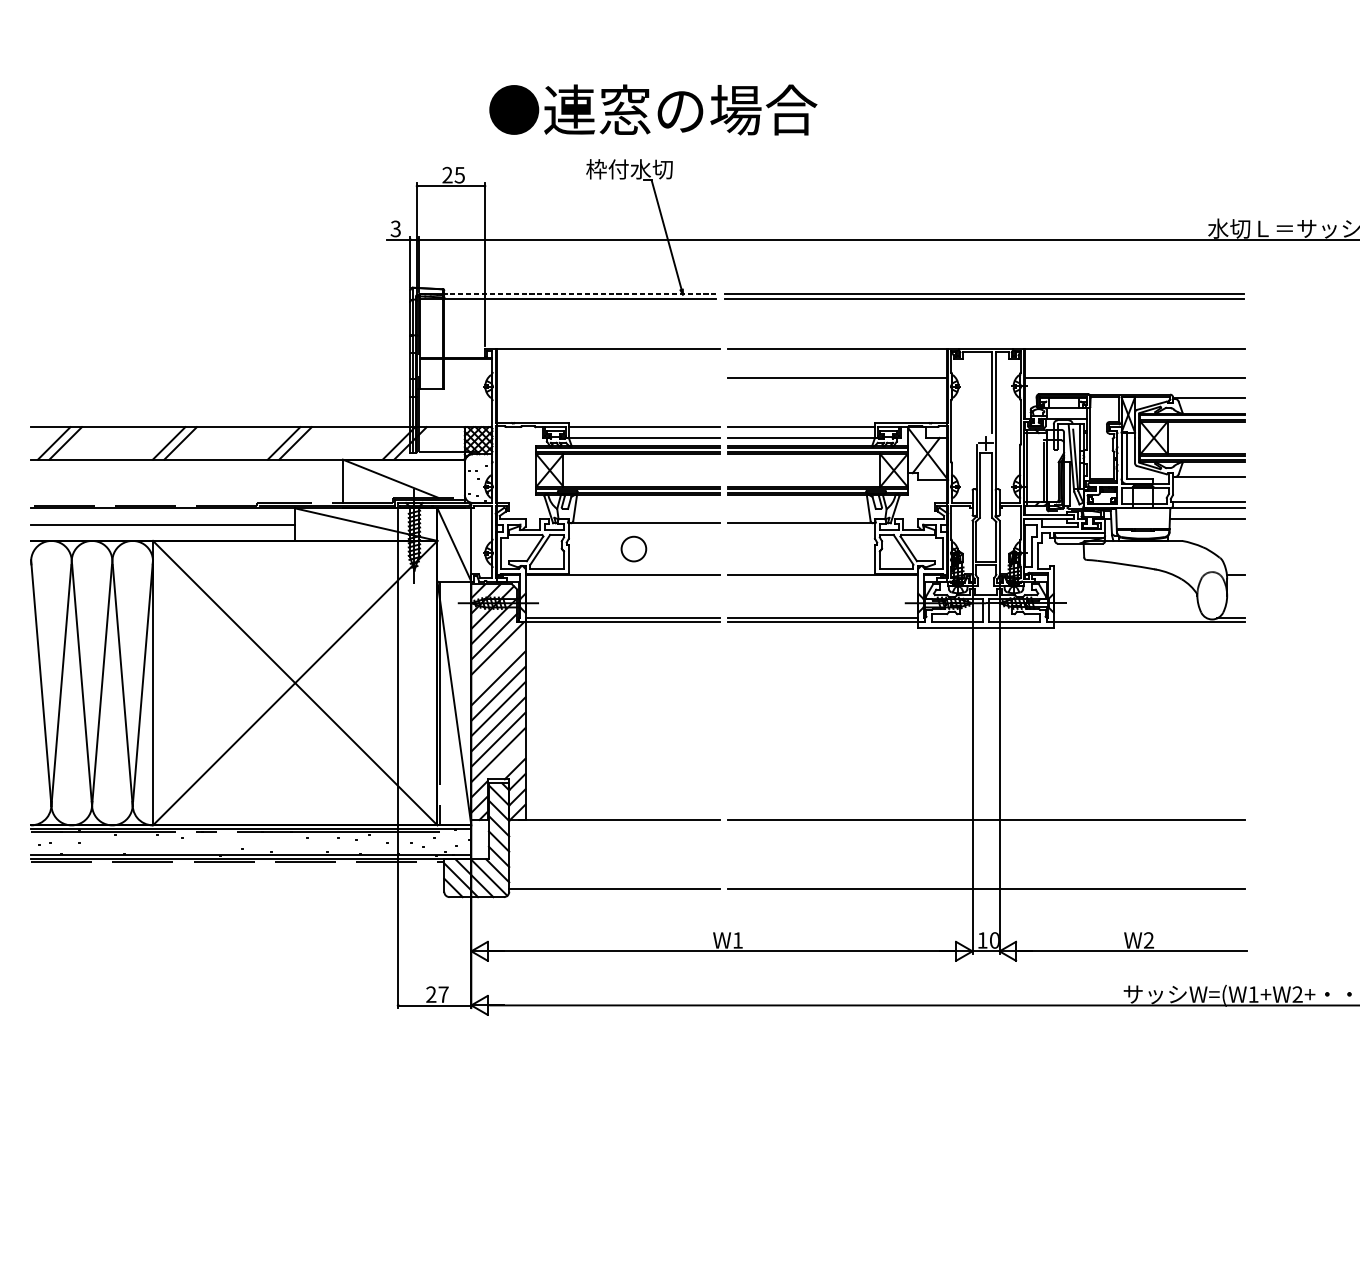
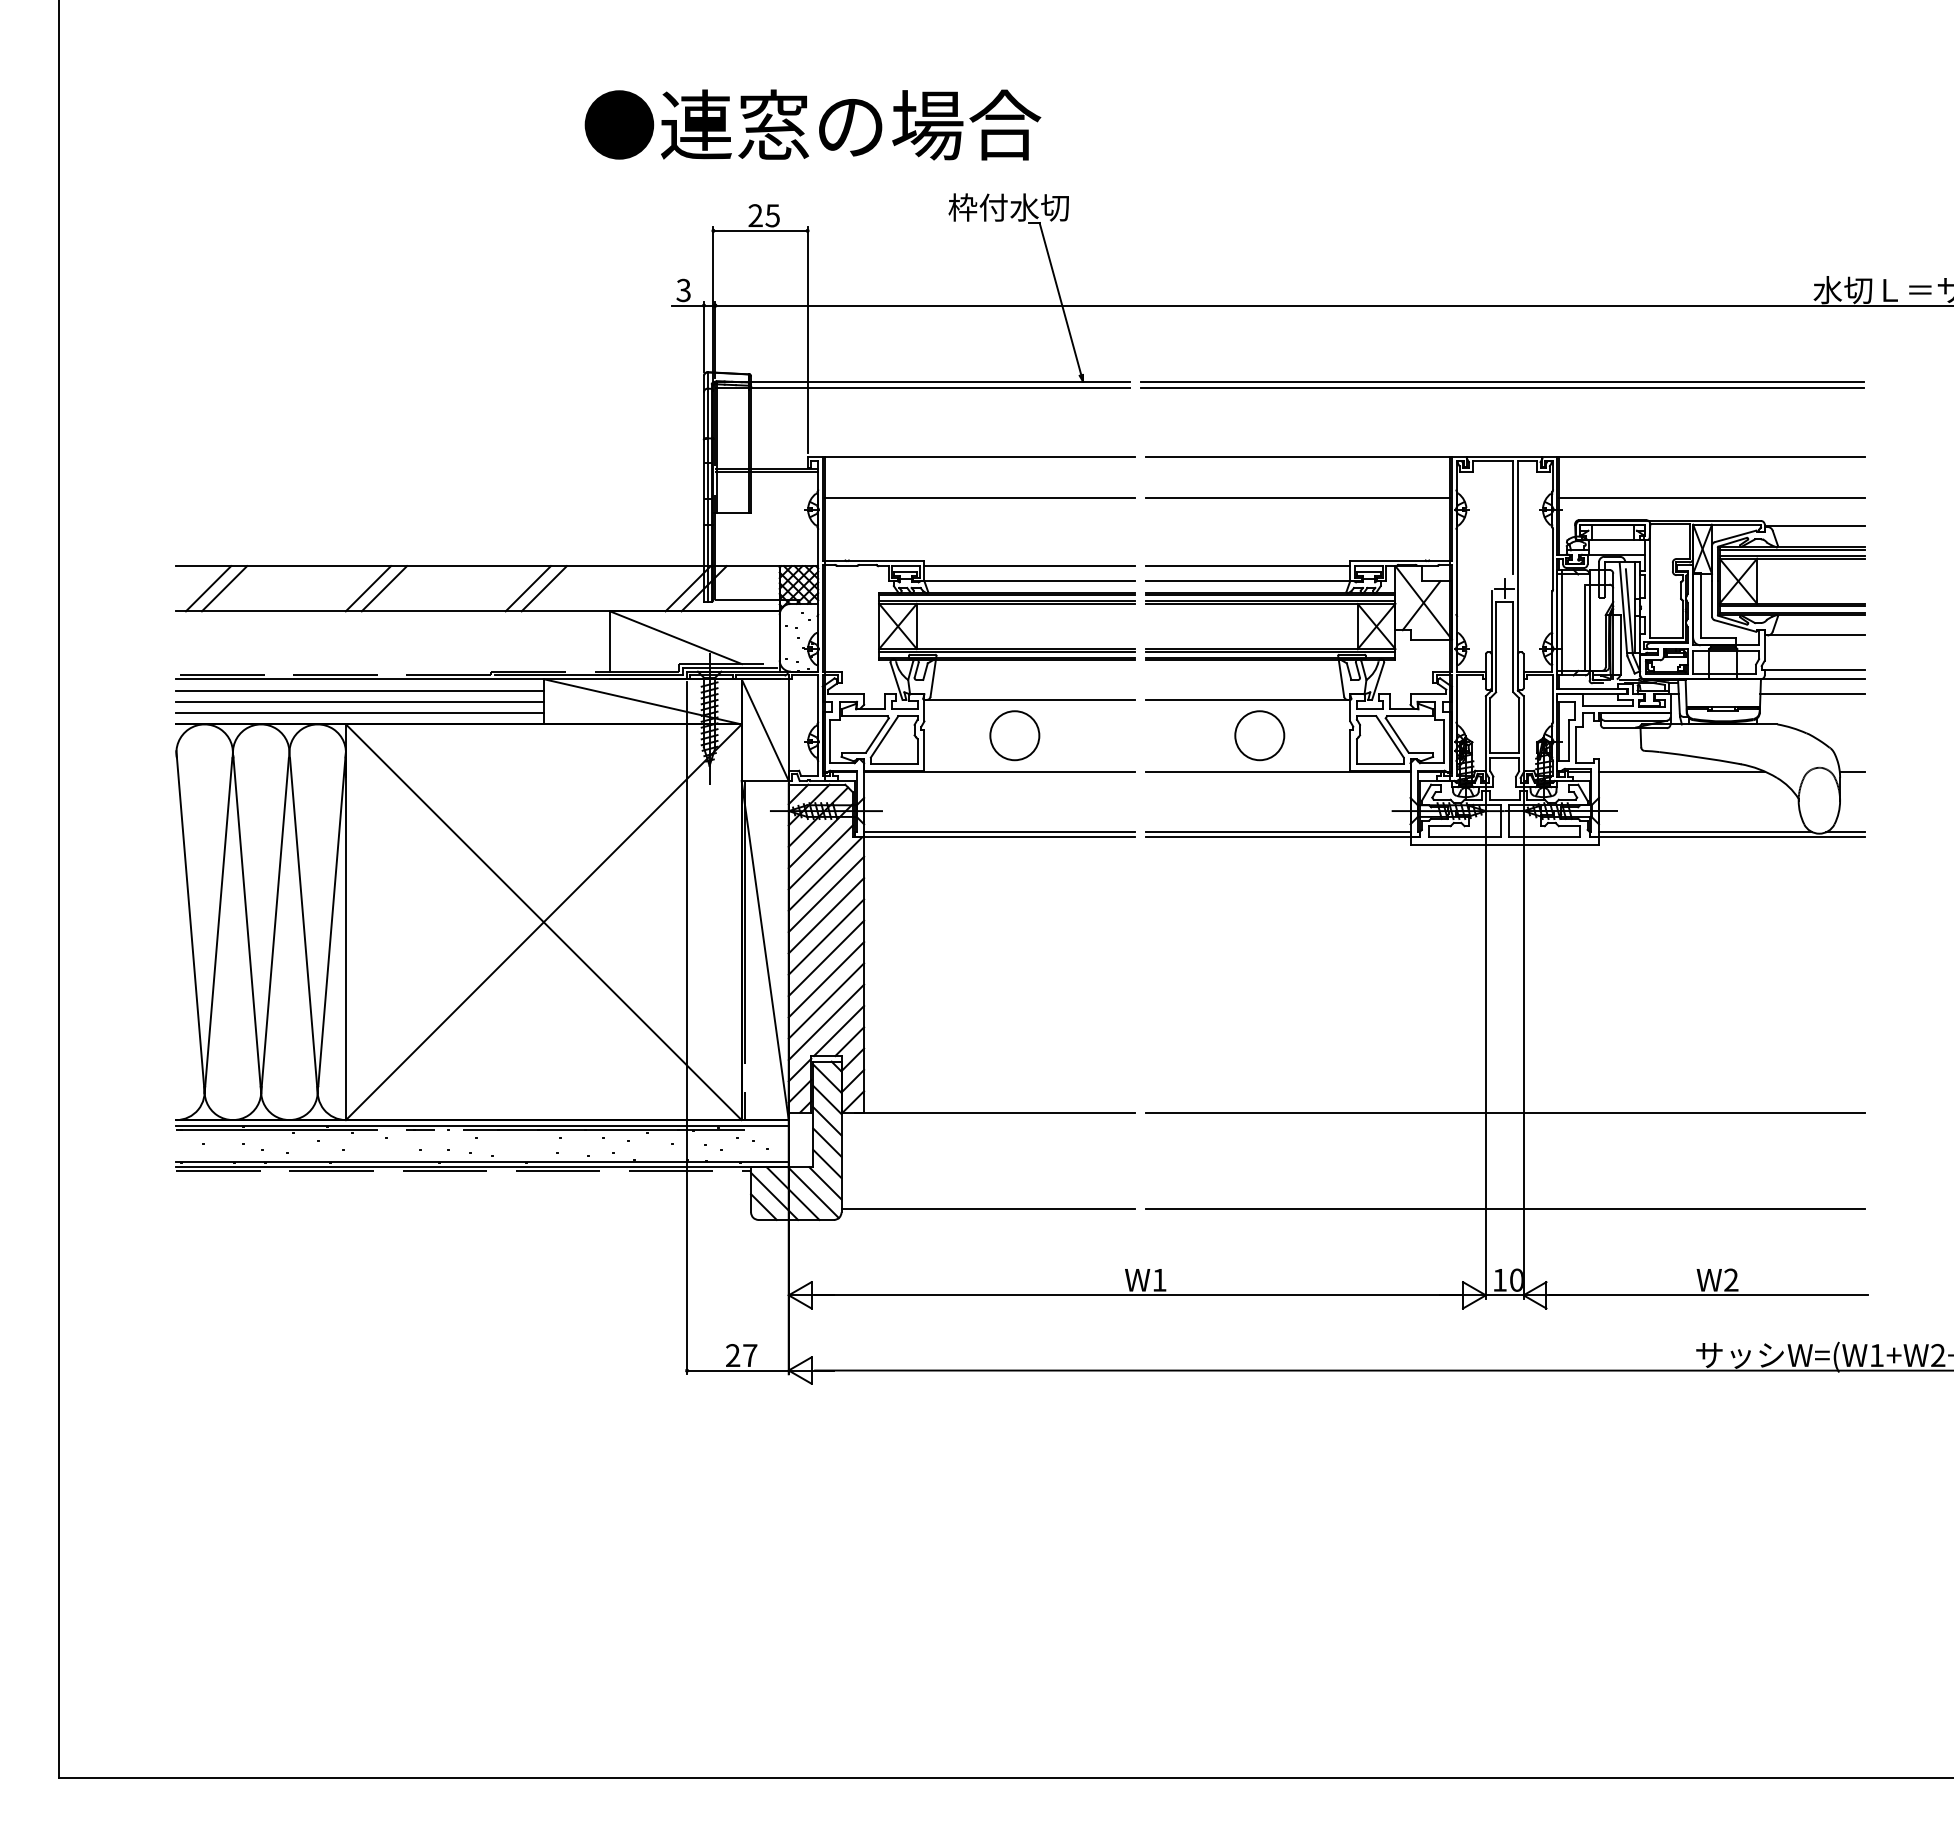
text: (653, 109) -> (812, 124), moved
line: (579, 294) -> (939, 381), dashed -> solid
line: (608, 377) -> (979, 497), added
line: (162, 516) -> (359, 690), added
line: (162, 533) -> (359, 713), added
circle: (633, 548) -> (1014, 735), size x1.43
circle: (809, 548) -> (1259, 735), added
line: (1113, 574) -> (1681, 771), added
line: (1130, 618) -> (1705, 832), added
line: (498, 663) -> (826, 894), added
line: (507, 760) -> (839, 1030), added

